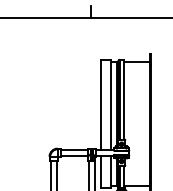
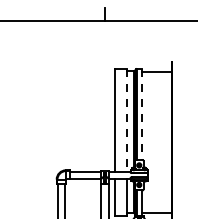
line: (124, 99) -> (142, 114), solid -> dashed
line: (111, 104) -> (127, 119), solid -> dashed

